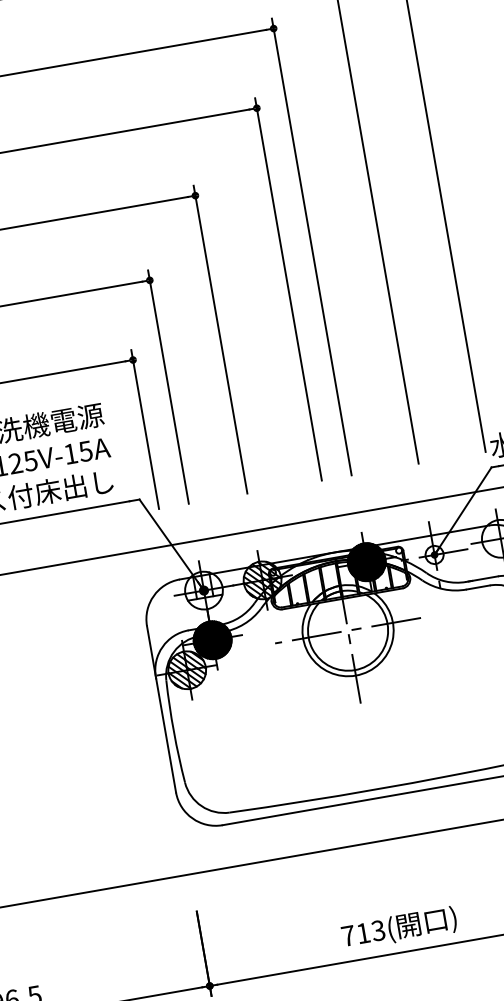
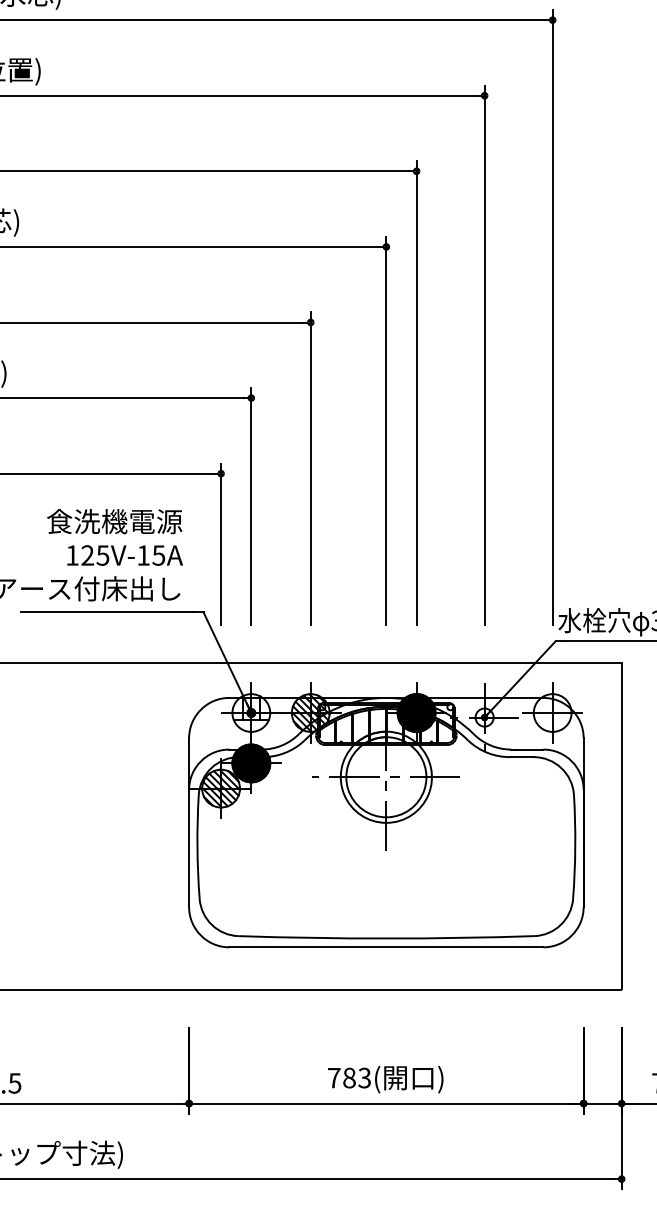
text: (363, 932) -> (349, 1077), 713( -> 783(

